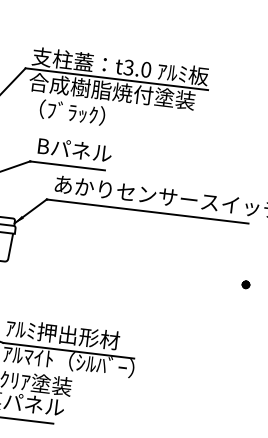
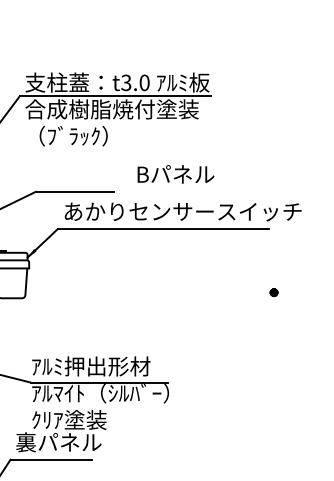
text: (74, 149) -> (175, 174), moved

